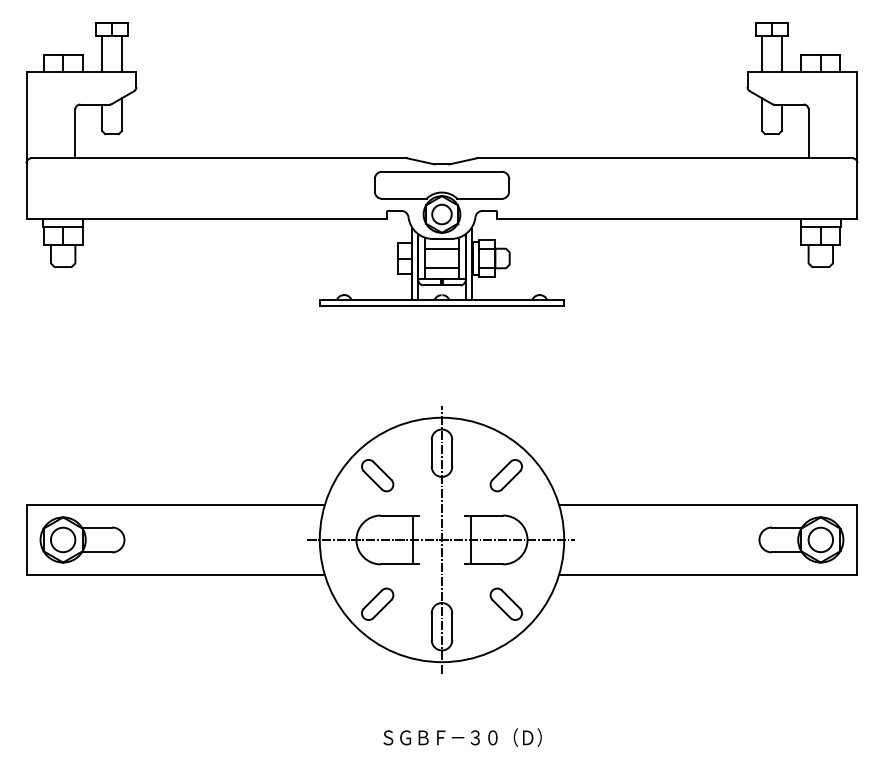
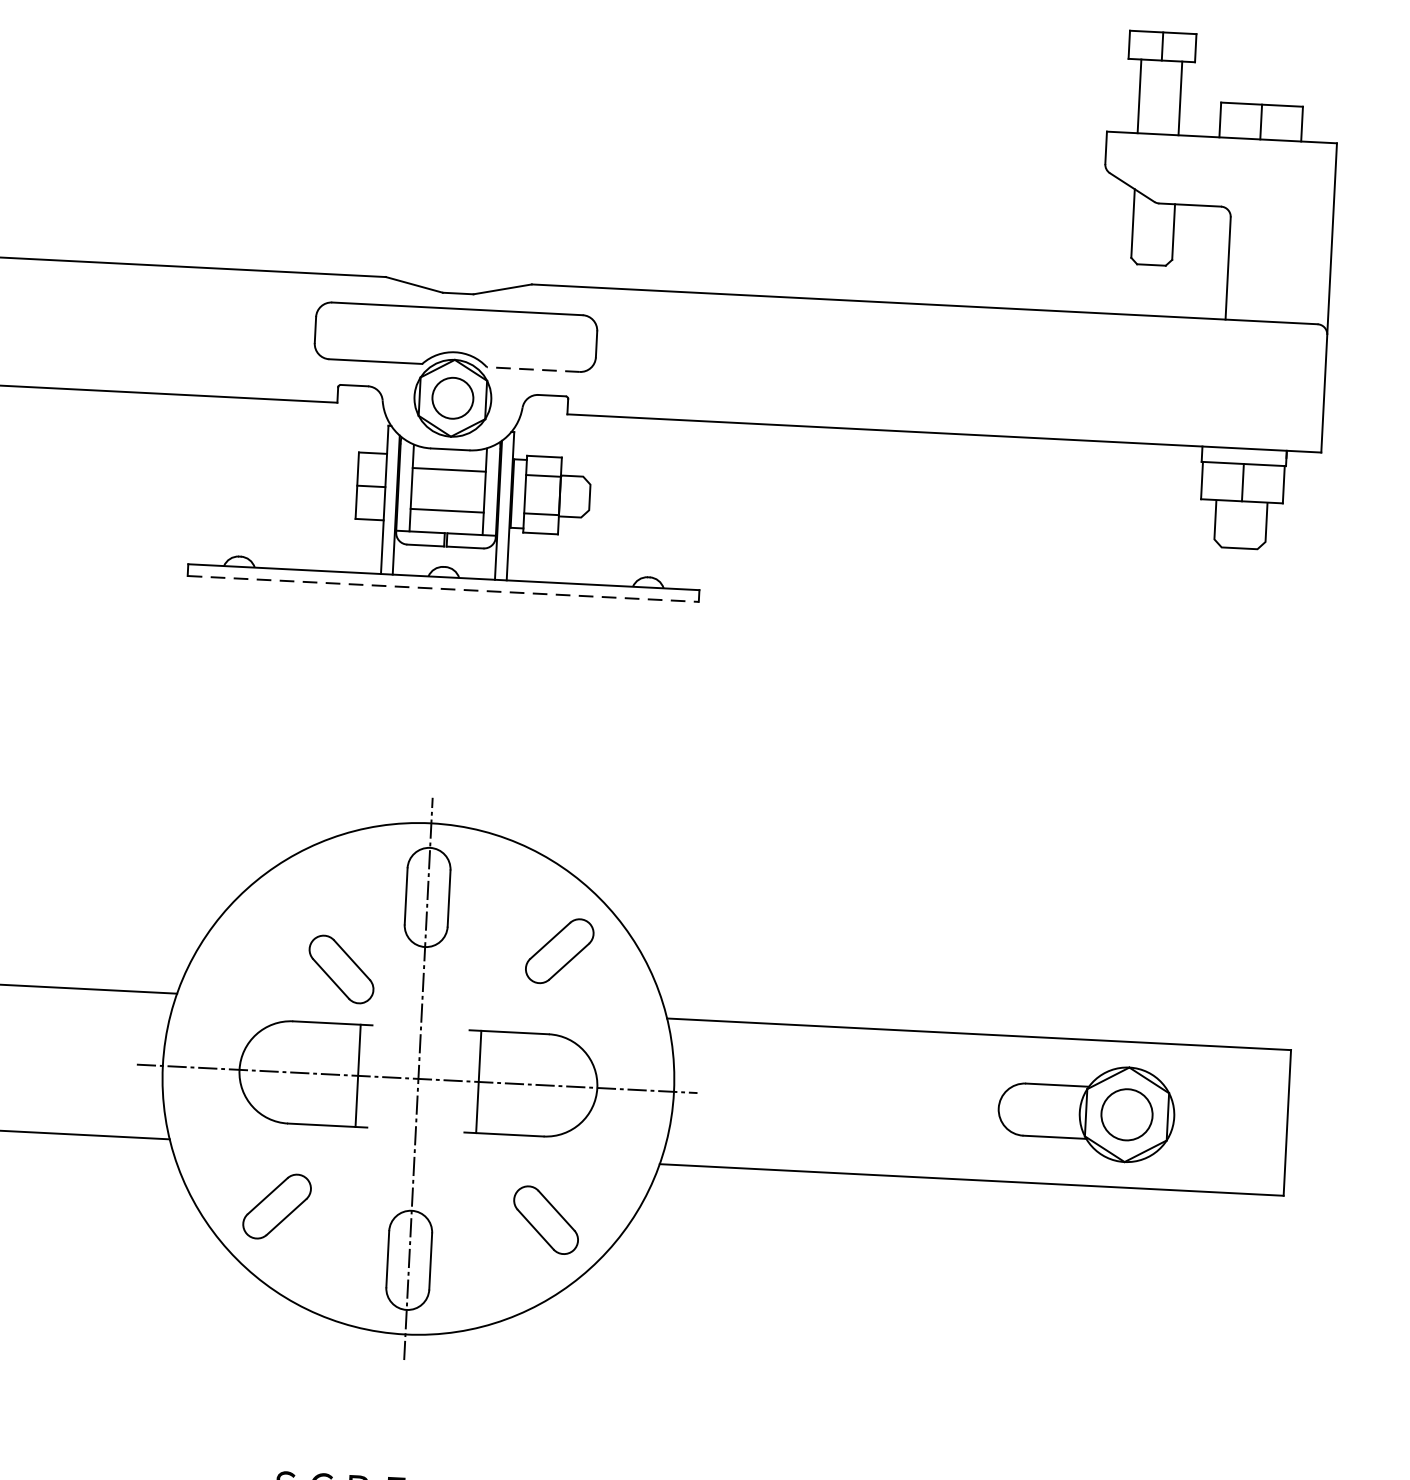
line: (479, 198) -> (533, 368), solid -> dashed
line: (442, 305) -> (444, 588), solid -> dashed
part: (377, 475) -> (341, 969), moved
part: (801, 539) -> (1086, 1111), moved

